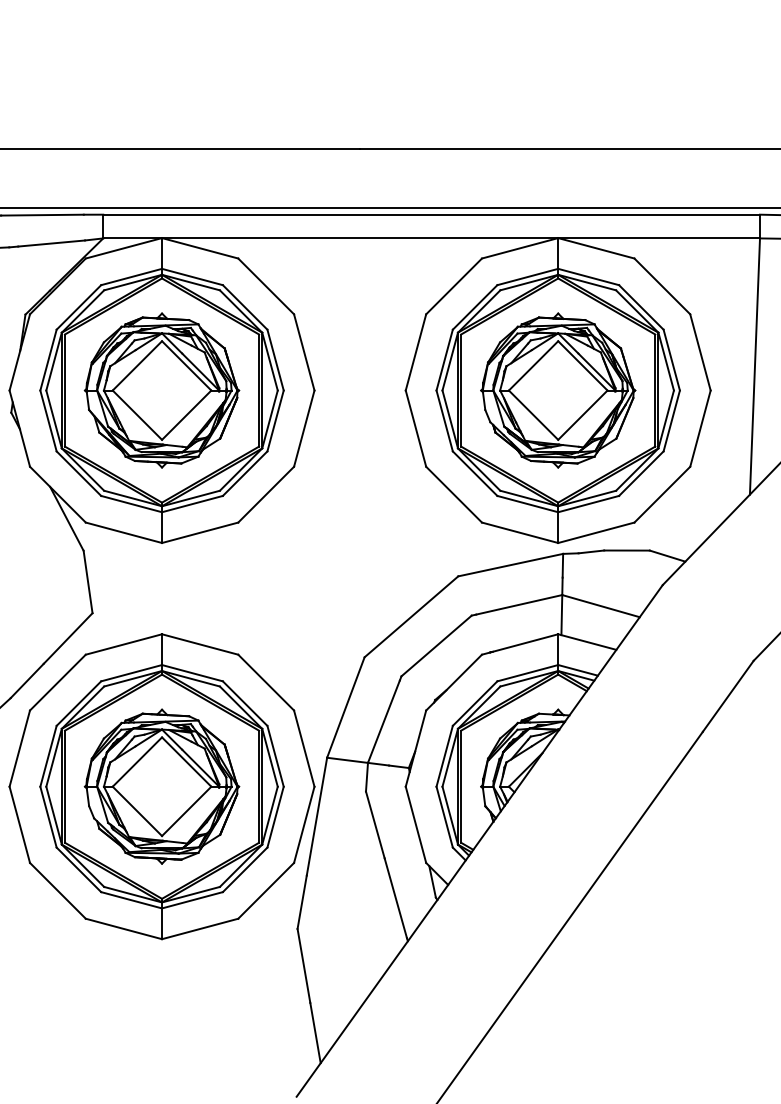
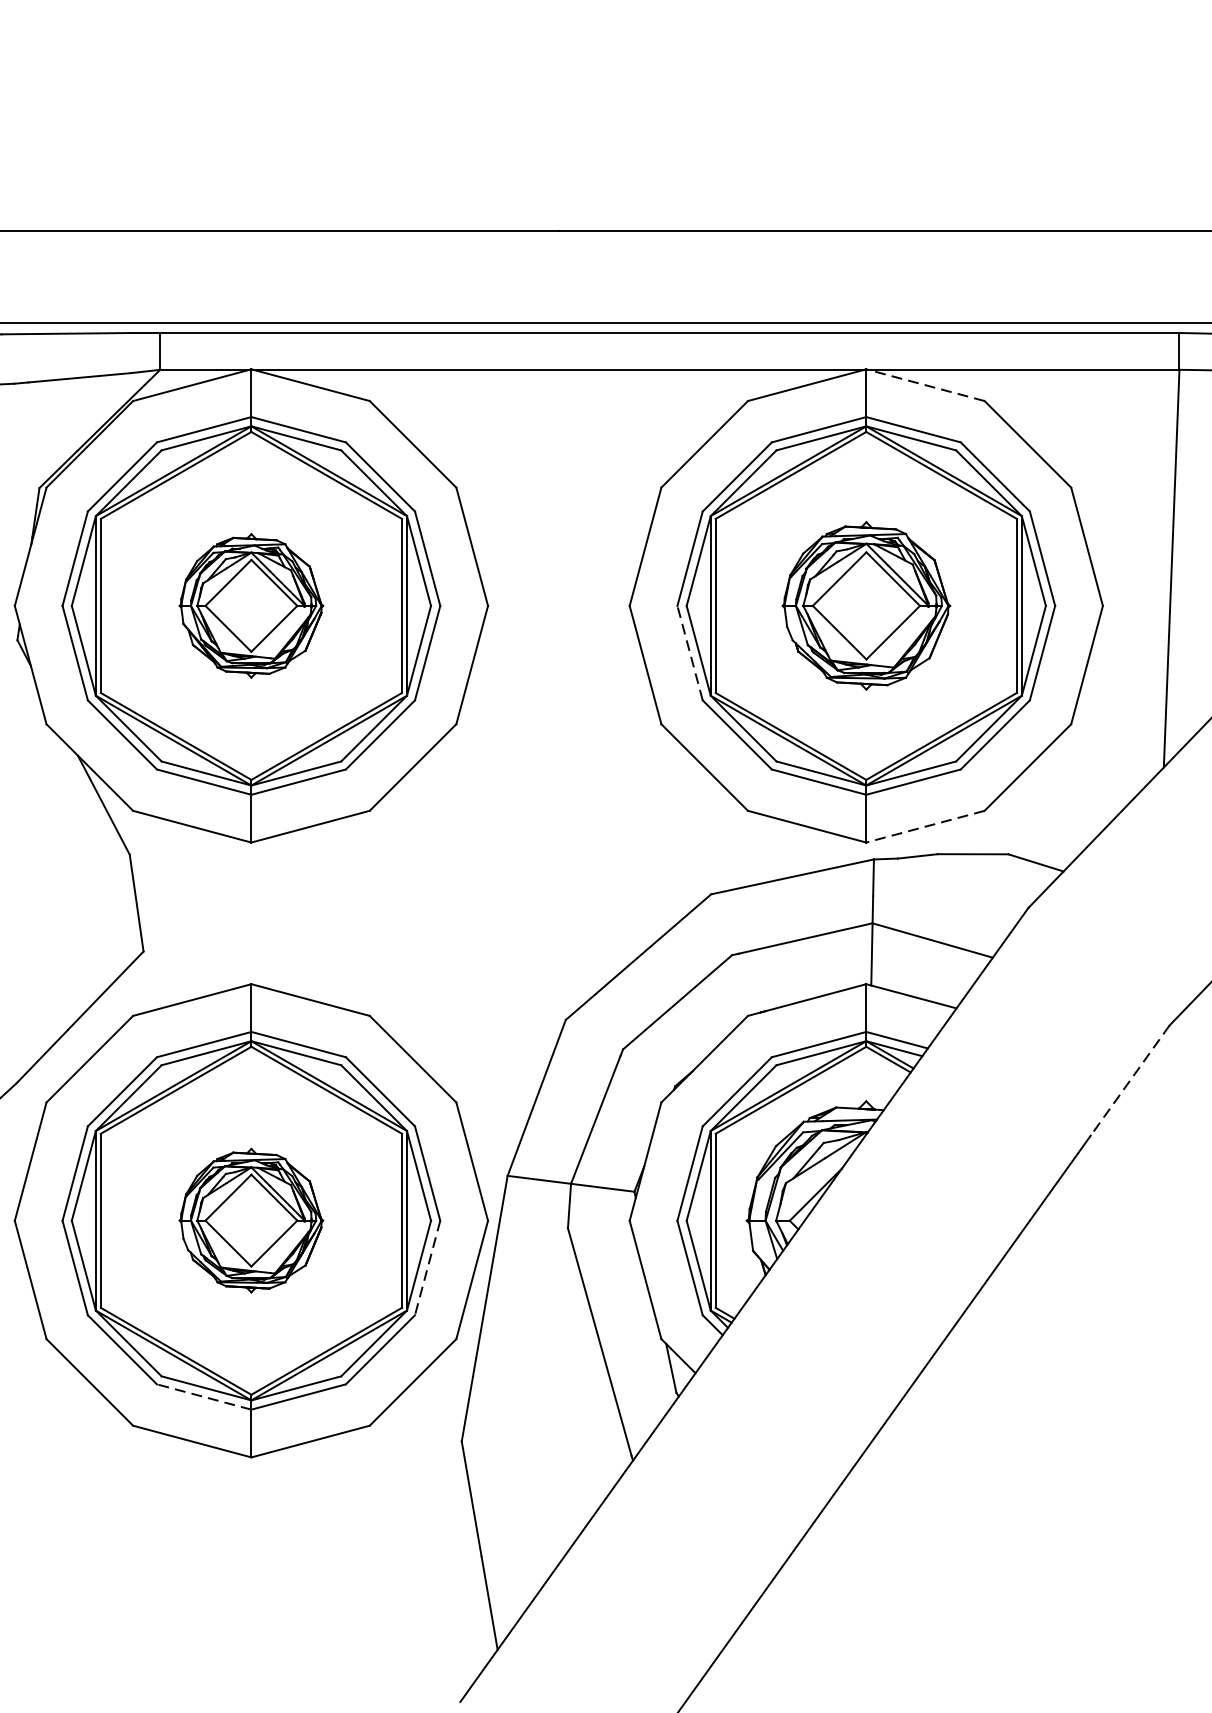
line: (595, 248) -> (924, 385), solid -> dashed
part: (161, 390) -> (250, 605), size x0.6
part: (558, 390) -> (866, 605), size x0.7
line: (444, 420) -> (689, 652), solid -> dashed
line: (595, 532) -> (924, 826), solid -> dashed
line: (728, 696) -> (1130, 1080), solid -> dashed
part: (161, 786) -> (250, 1220), size x0.6
line: (275, 817) -> (427, 1268), solid -> dashed
line: (131, 900) -> (204, 1397), solid -> dashed

